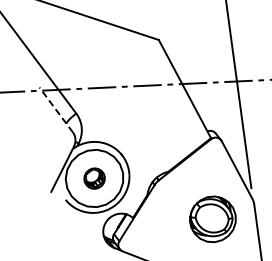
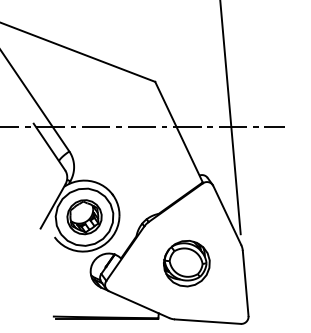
line: (56, 109) -> (49, 146), dashed -> solid
part: (94, 178) -> (84, 217), size x1.67
part: (212, 219) -> (186, 263), moved

